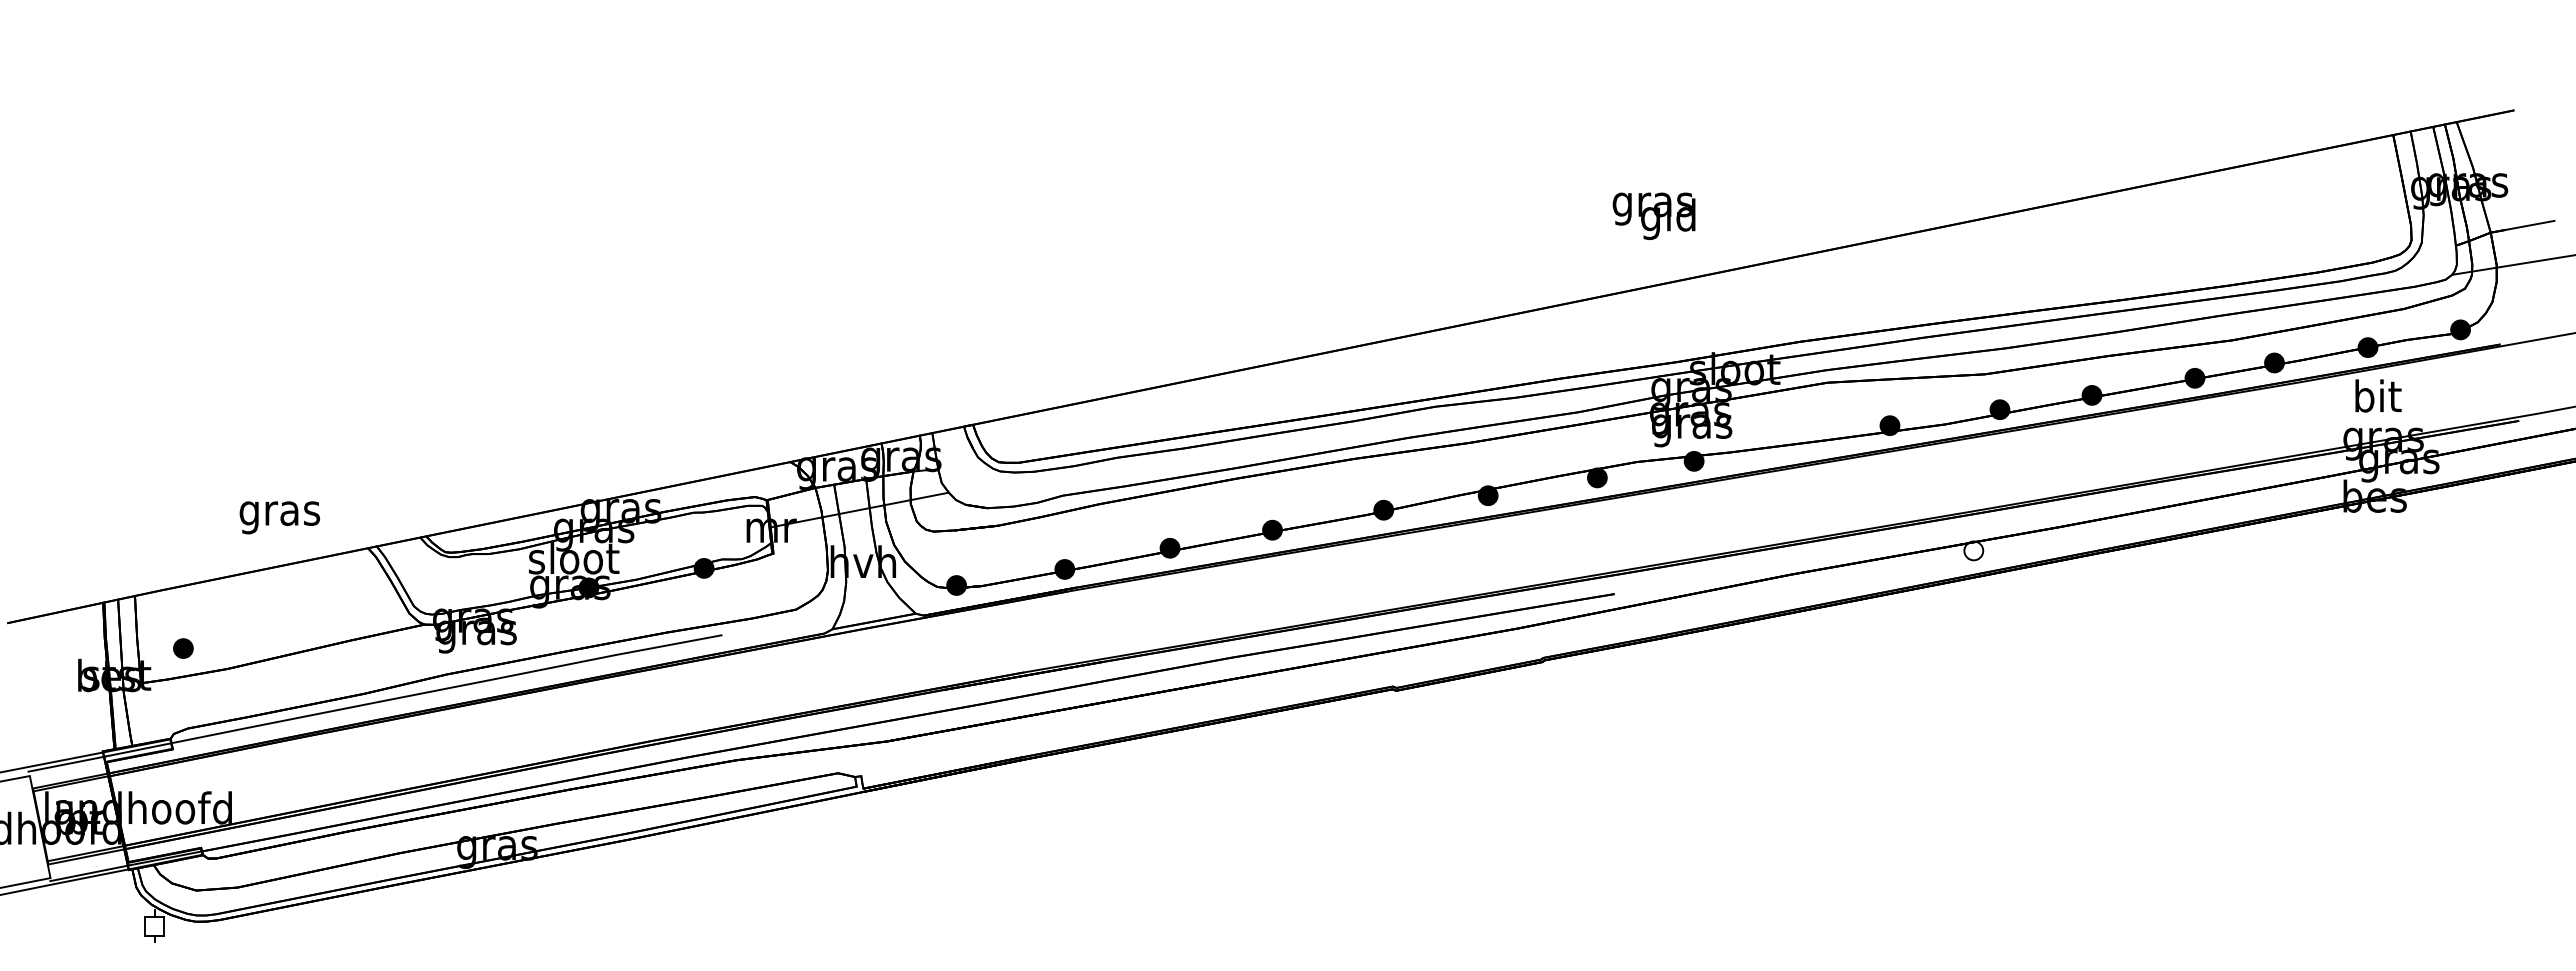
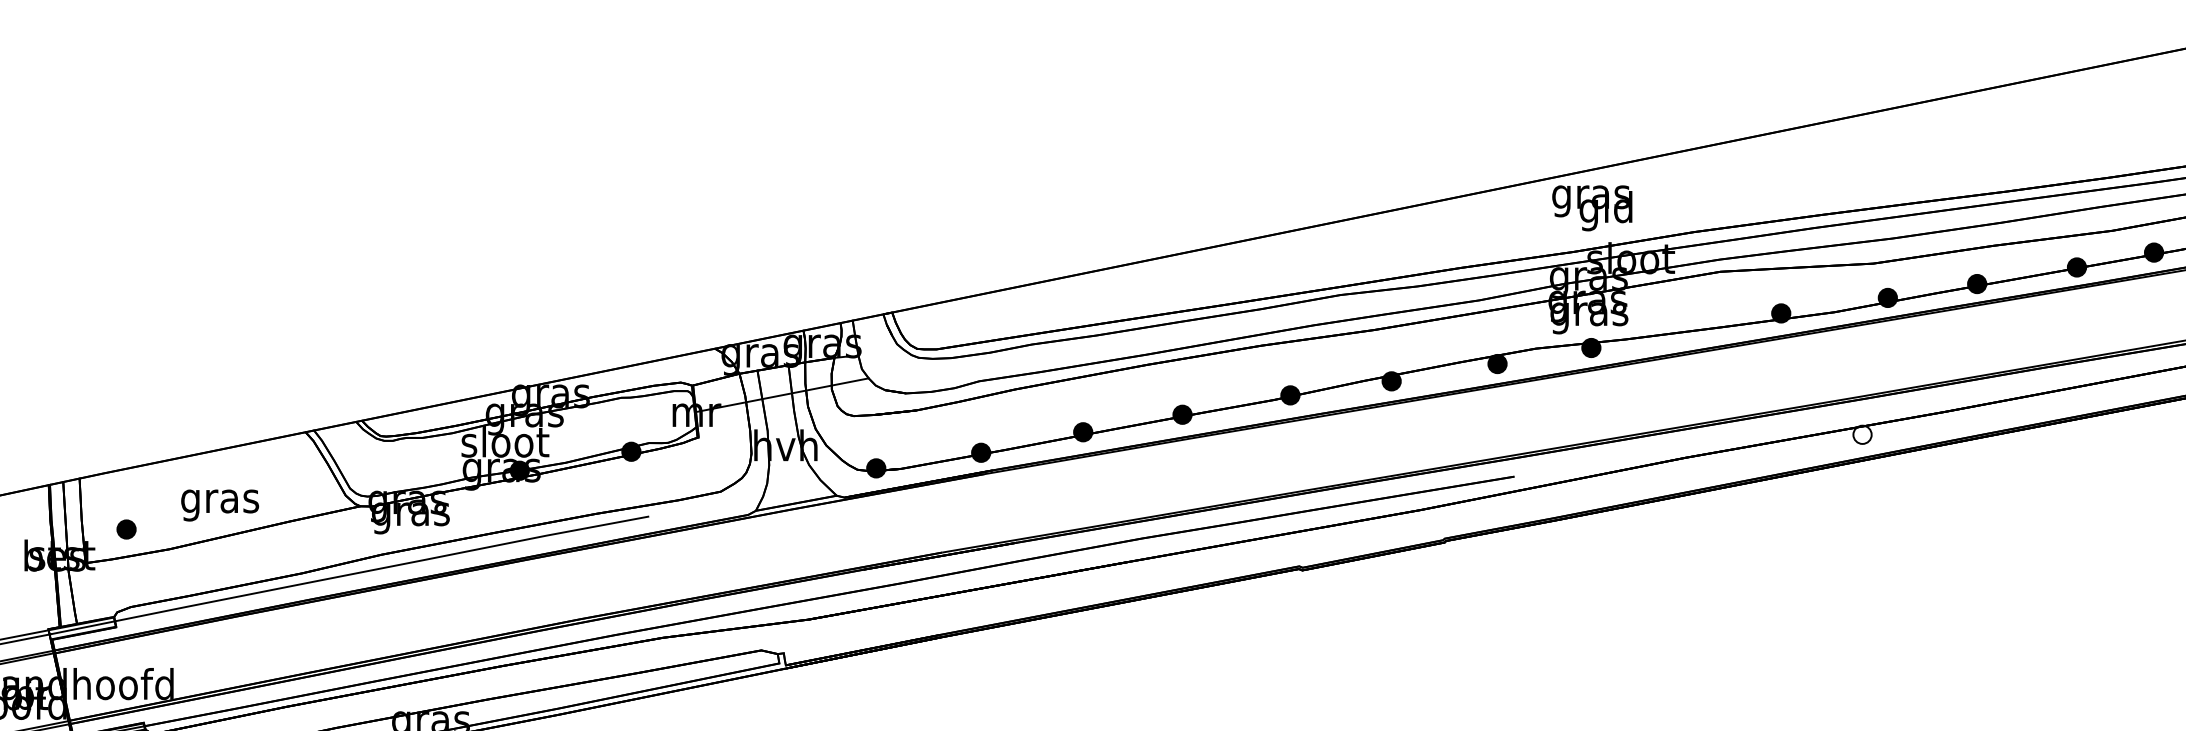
text: (1653, 215) -> (1591, 207), moved
text: (279, 517) -> (219, 505), moved

